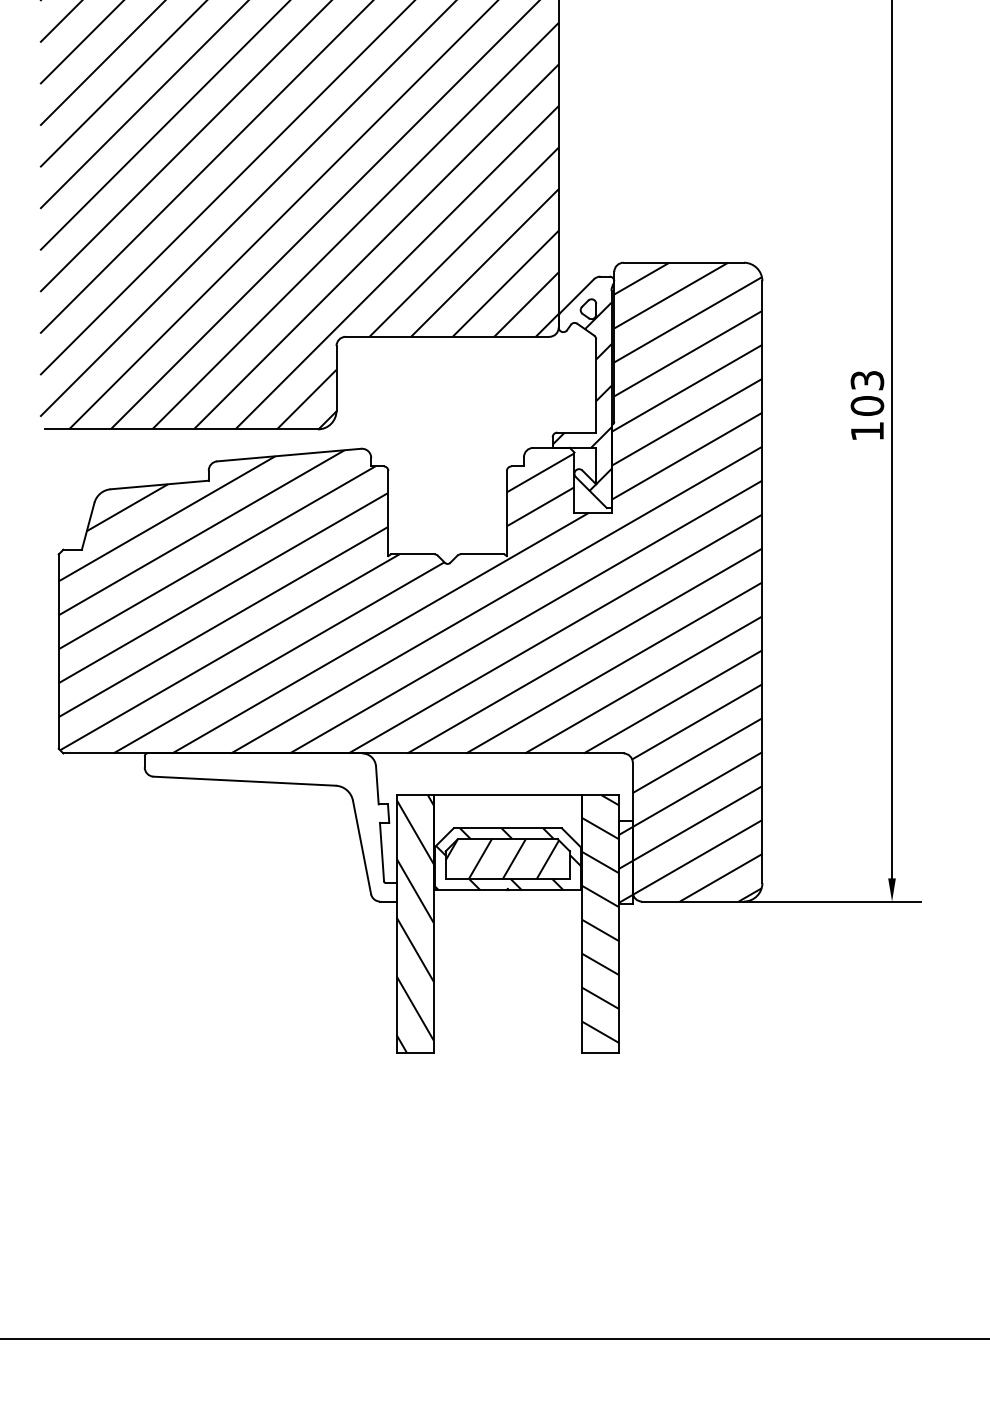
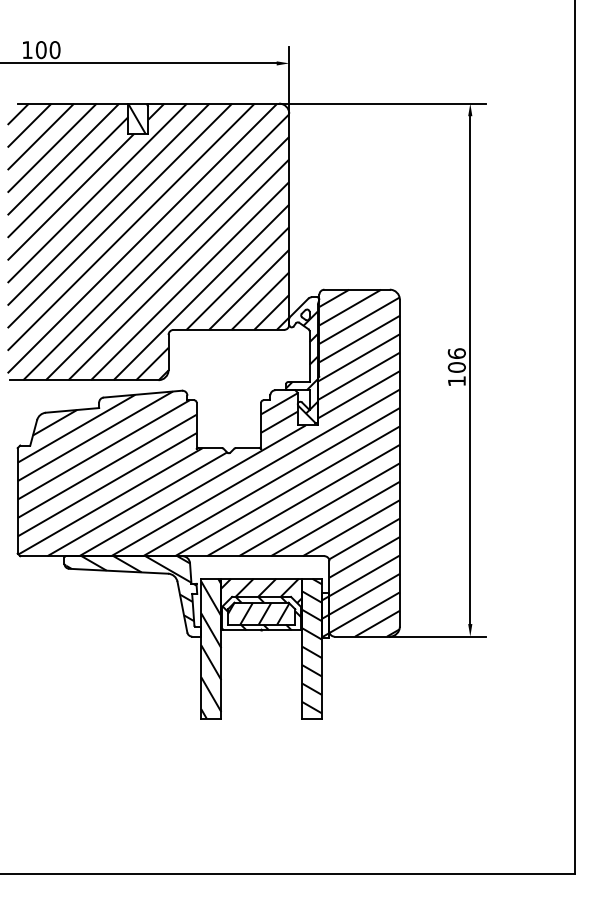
text: (866, 380) -> (456, 353), 103 -> 106
hatch: (266, 812) -> (130, 588), added
hatch: (507, 833) -> (261, 599), added

